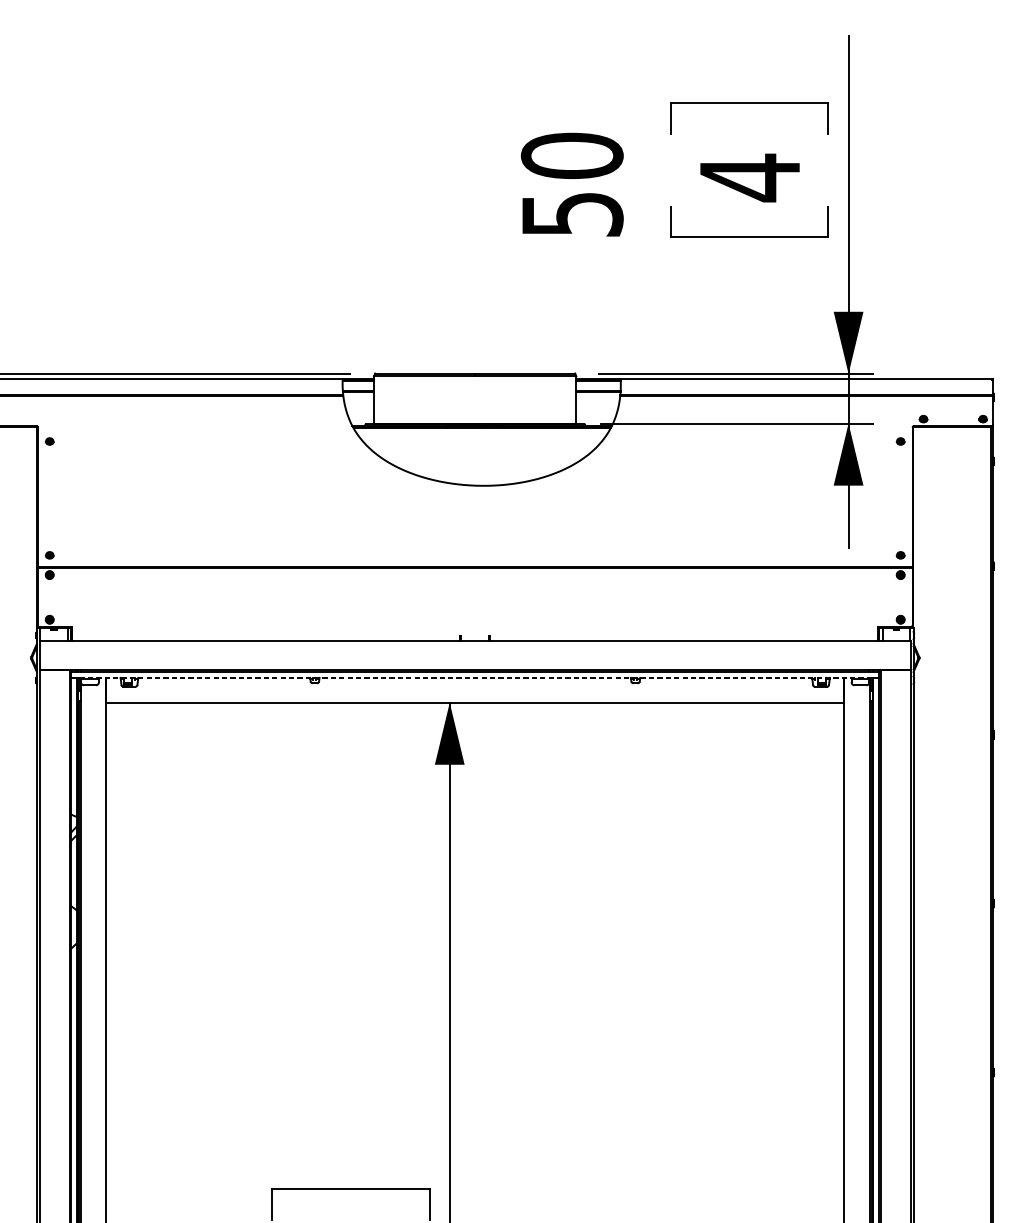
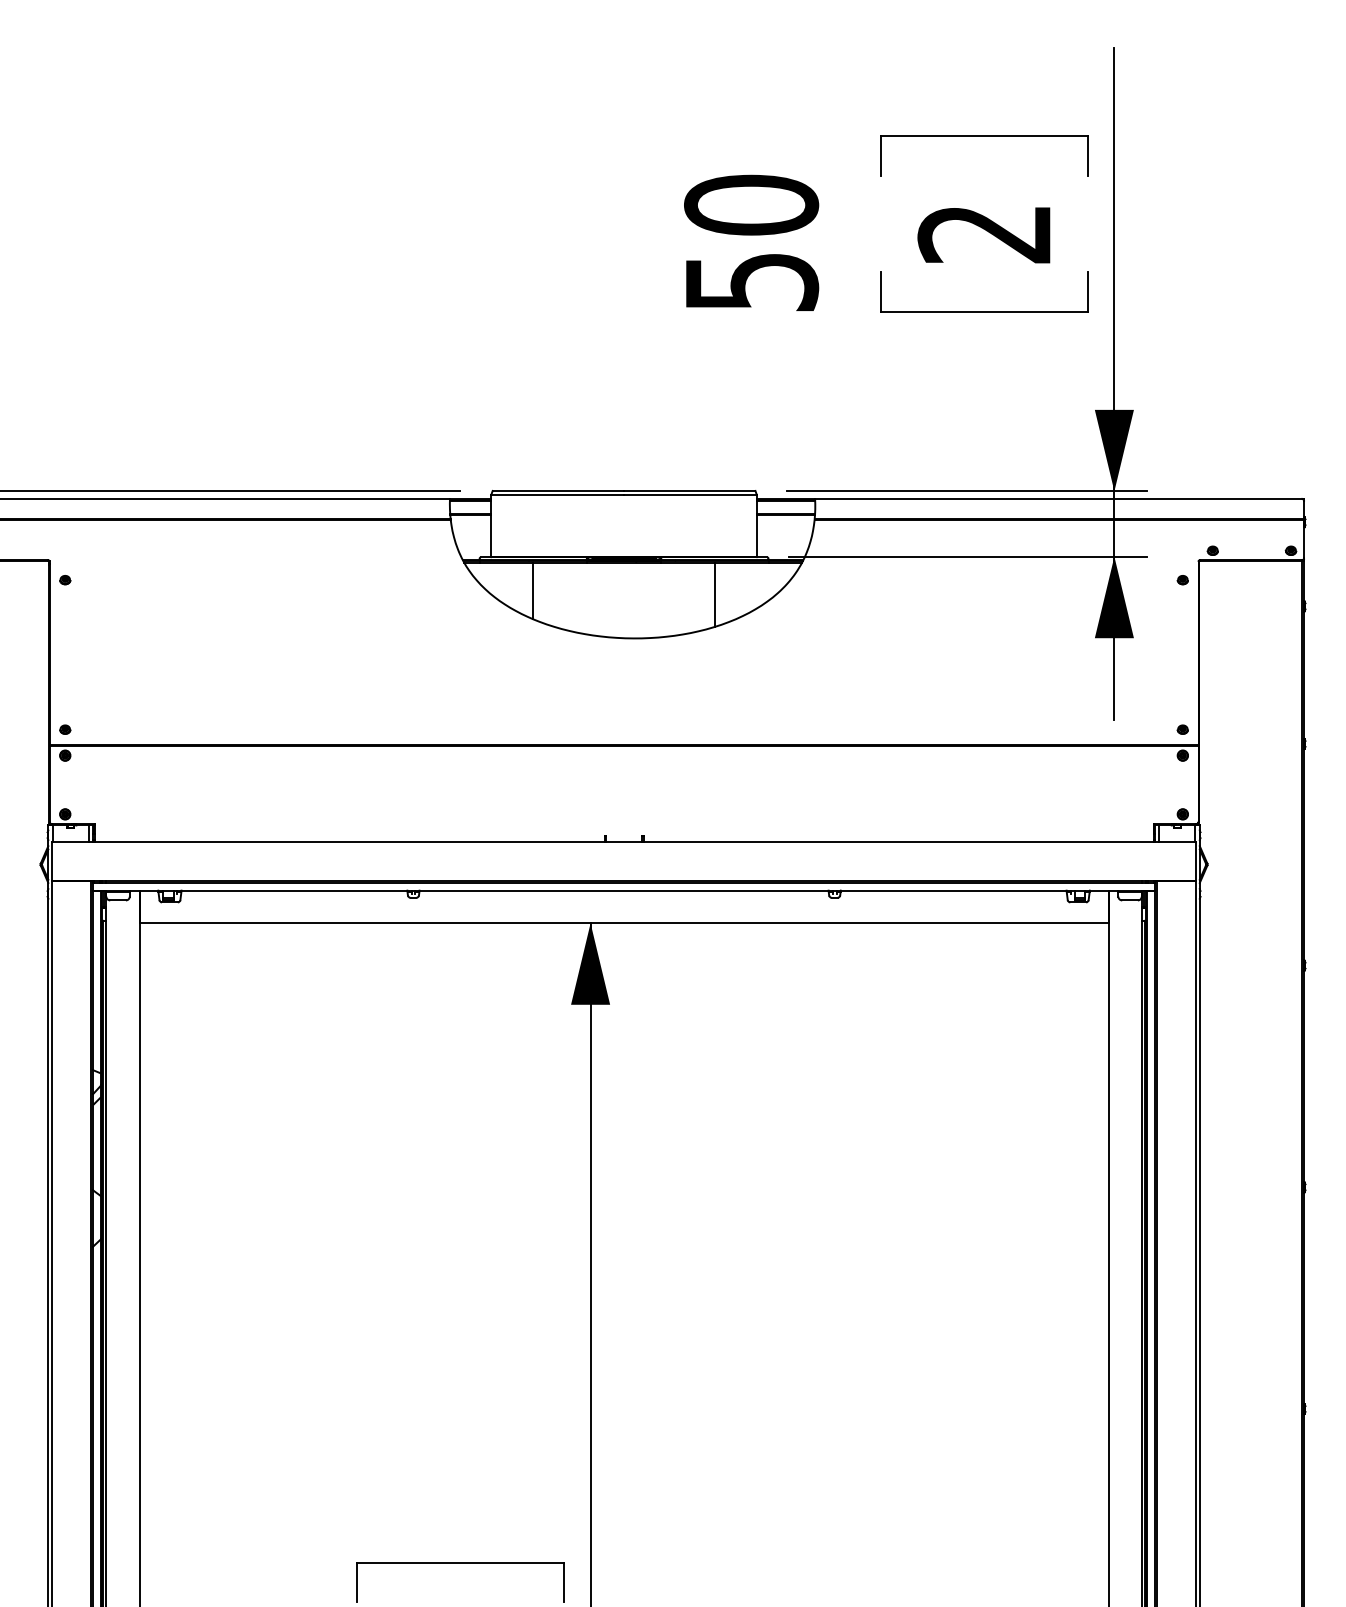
text: (748, 178) -> (983, 234), 4 -> 2
line: (405, 449) -> (532, 590), added
line: (544, 452) -> (715, 594), added
line: (475, 677) -> (624, 890), dashed -> solid

